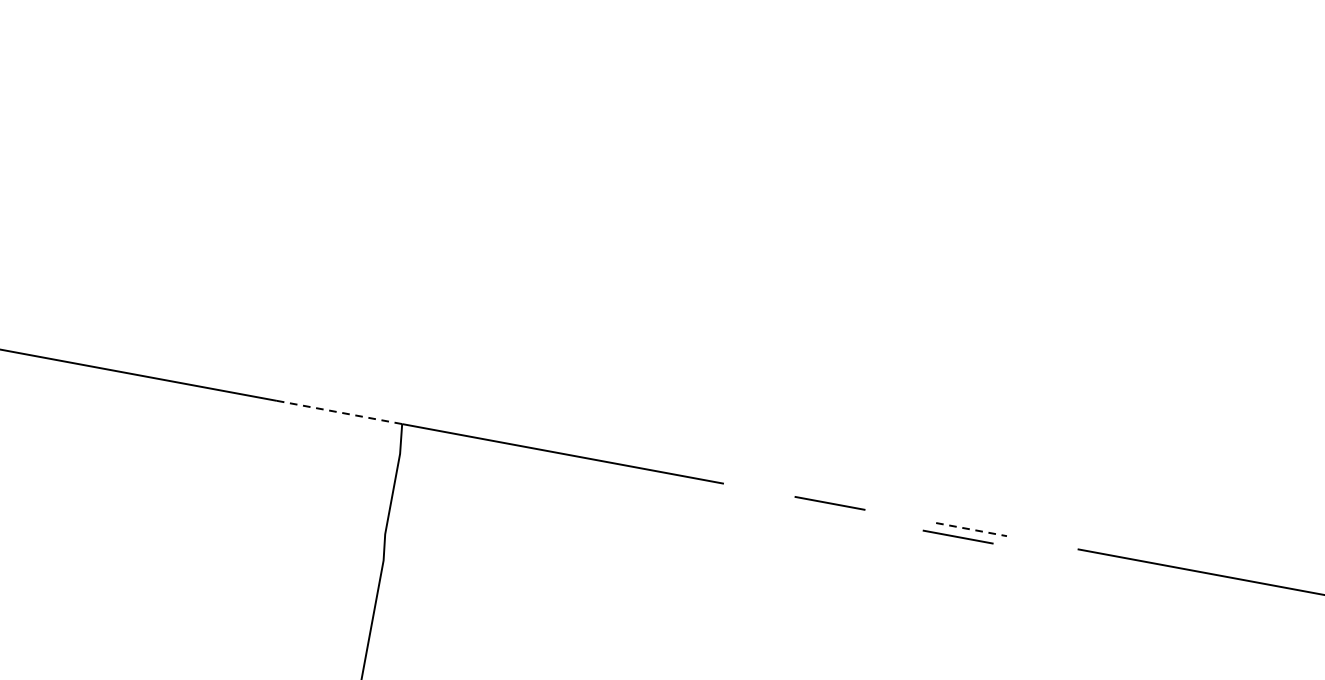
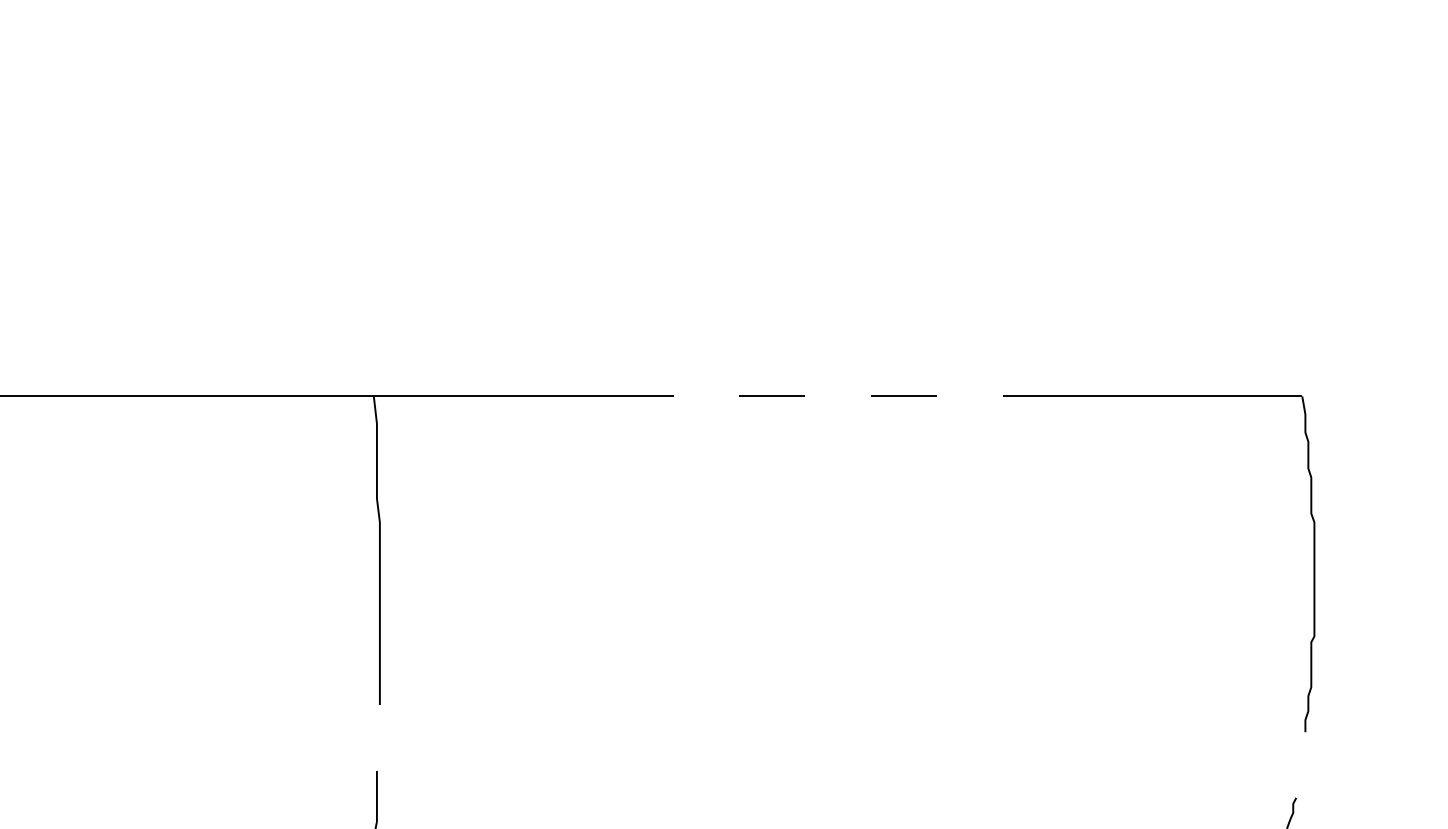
line: (339, 412) -> (315, 396), dashed -> solid
line: (971, 529) -> (904, 396), dashed -> solid
line: (957, 535) -> (892, 404), removed

